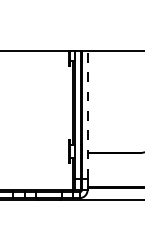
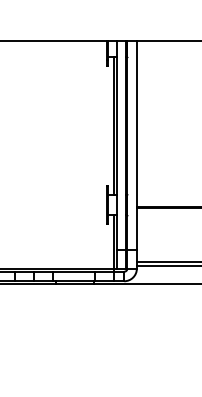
line: (87, 114) -> (136, 144), dashed -> solid

